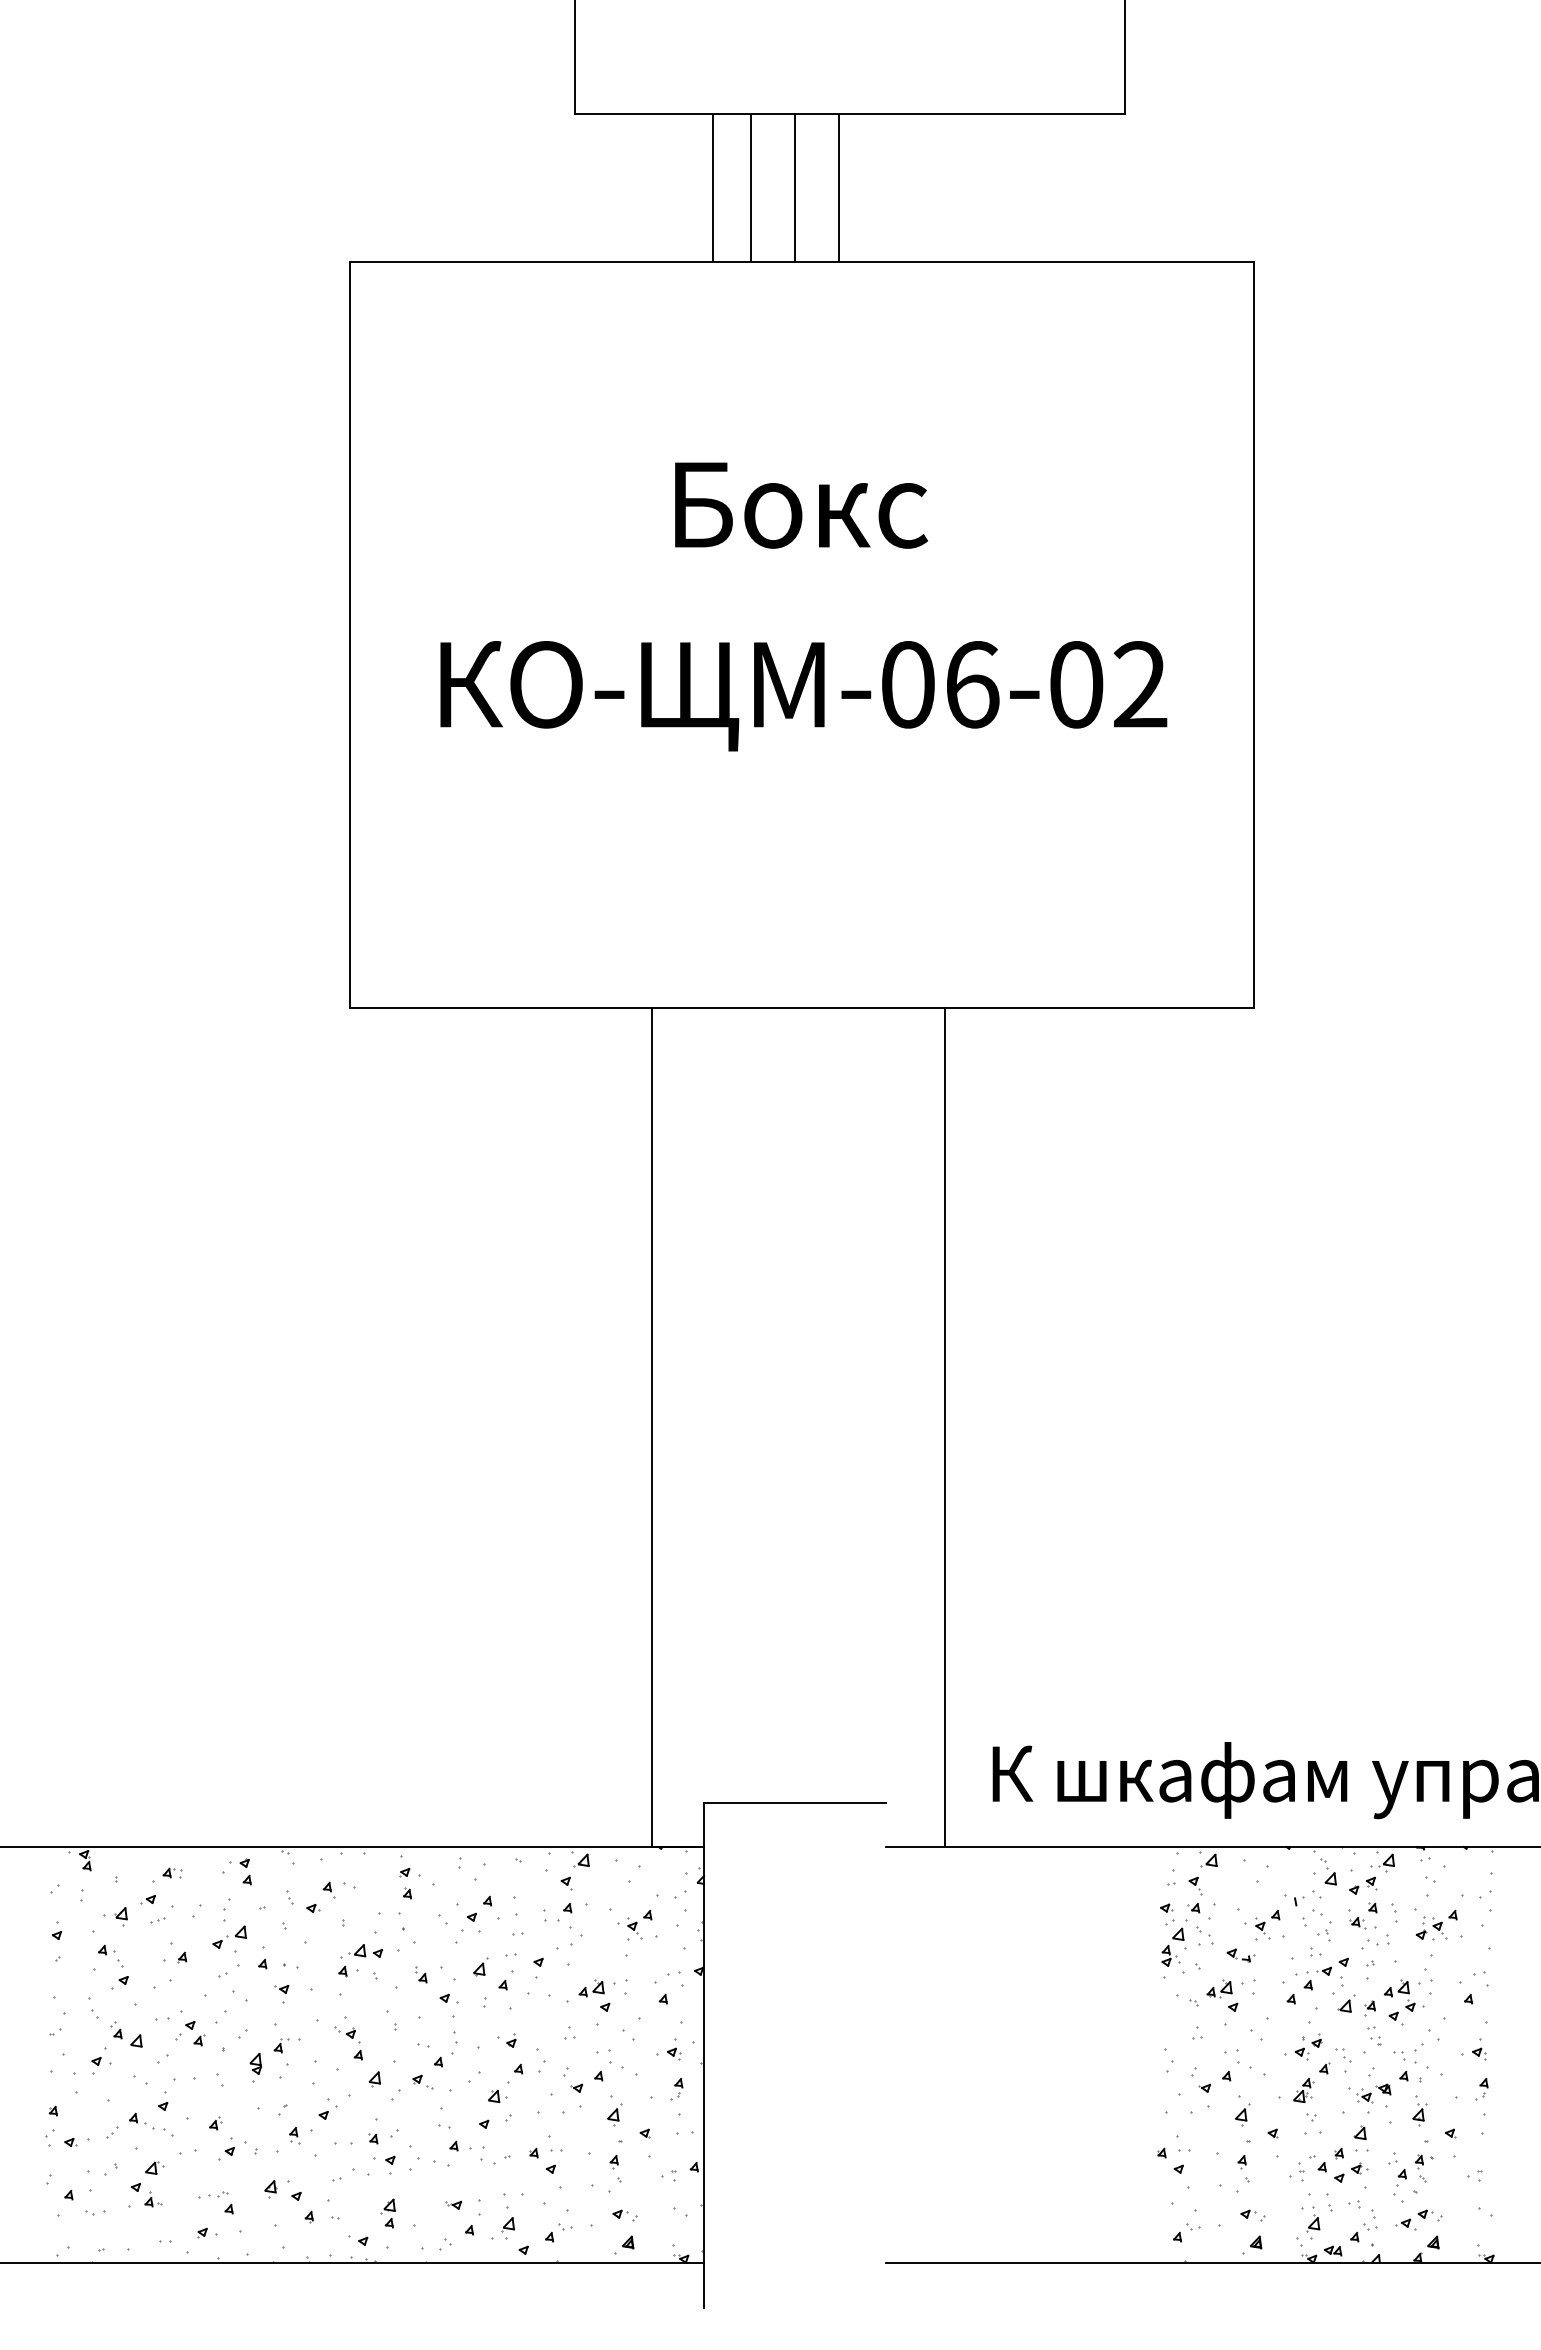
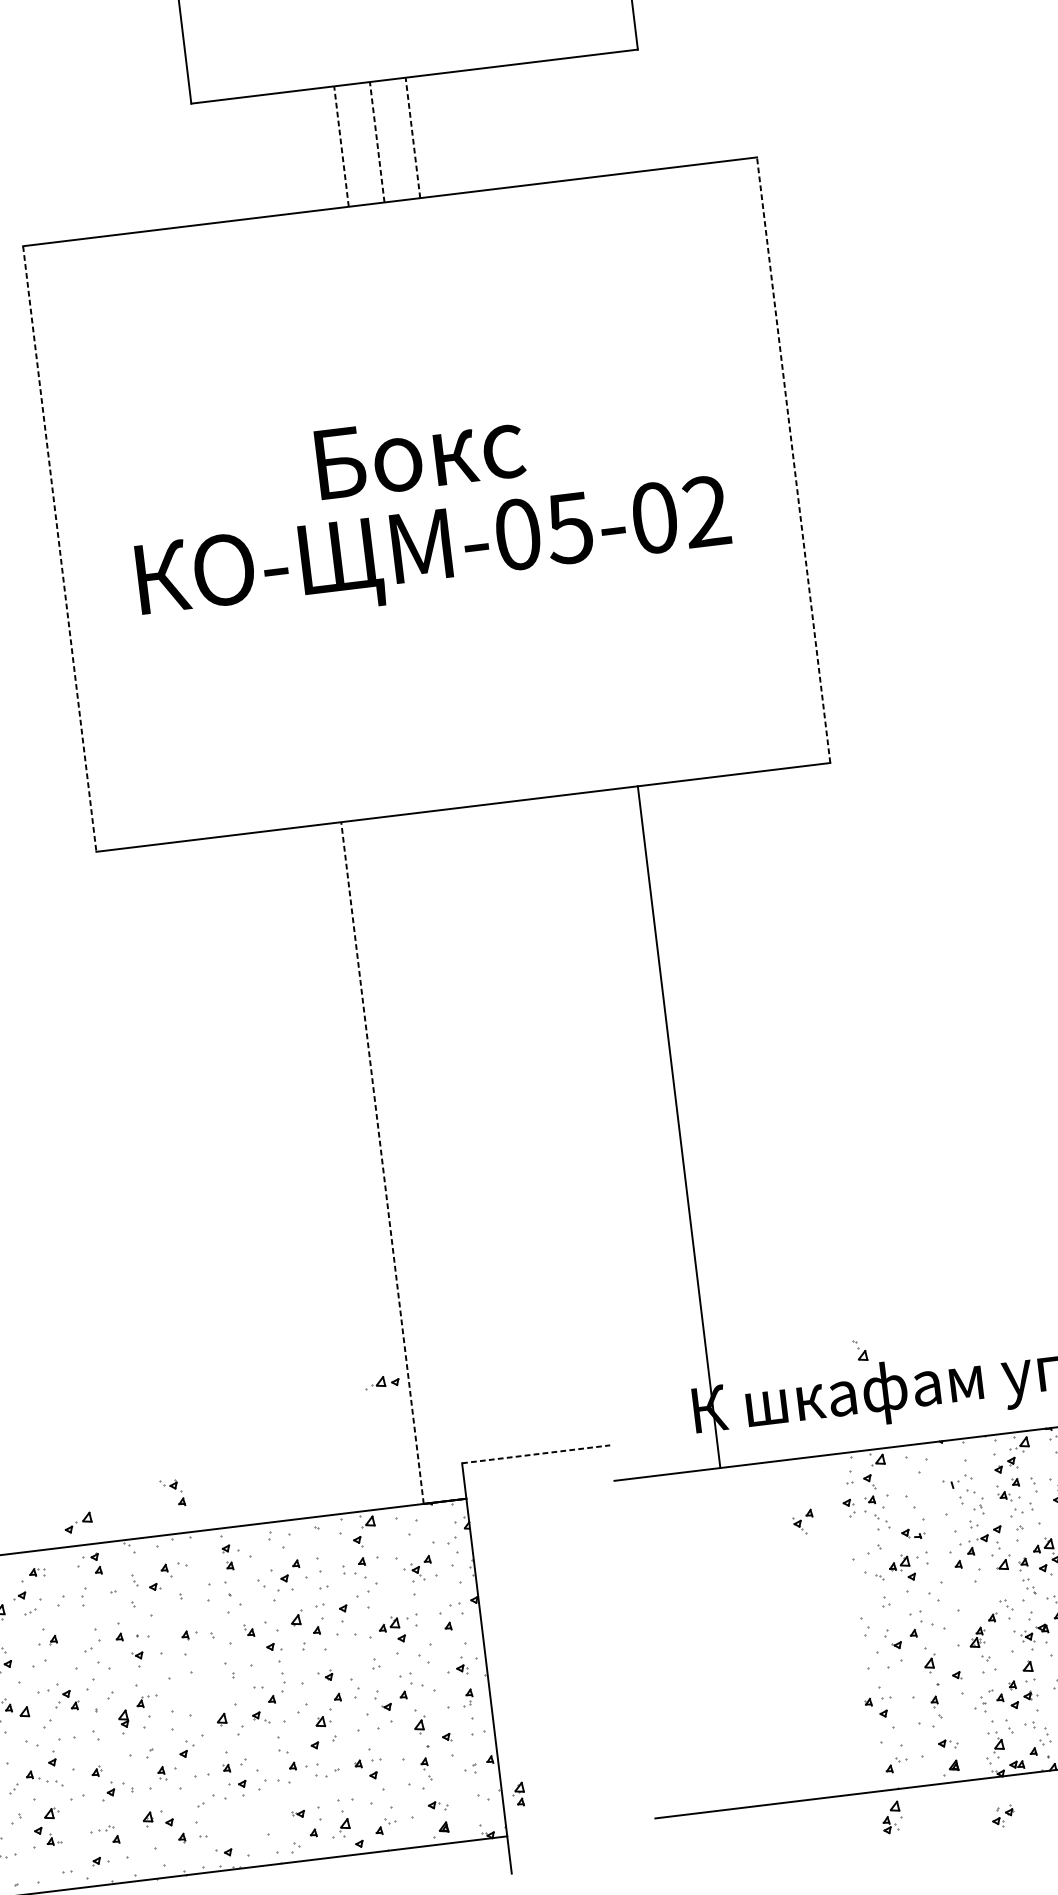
line: (751, 187) -> (341, 145), solid -> dashed
line: (794, 187) -> (376, 141), solid -> dashed
line: (838, 187) -> (412, 137), solid -> dashed
line: (713, 188) -> (311, 150), removed
text: (801, 505) -> (420, 453), moved
line: (350, 635) -> (60, 549), solid -> dashed
line: (1253, 635) -> (793, 460), solid -> dashed
text: (971, 684) -> (569, 528), -06-02 -> -05-02
line: (651, 1427) -> (382, 1163), solid -> dashed
line: (944, 1427) -> (679, 1127), moved
line: (795, 1803) -> (536, 1454), solid -> dashed
part: (1328, 1871) -> (860, 1350), moved
part: (1267, 1924) -> (803, 1521), moved
part: (229, 1936) -> (78, 1522), moved
part: (1173, 1946) -> (891, 1816), moved
part: (361, 1951) -> (381, 1382), moved
part: (348, 2043) -> (172, 1493), moved
part: (1308, 2046) -> (1003, 1815), moved
part: (387, 2213) -> (518, 1794), moved

